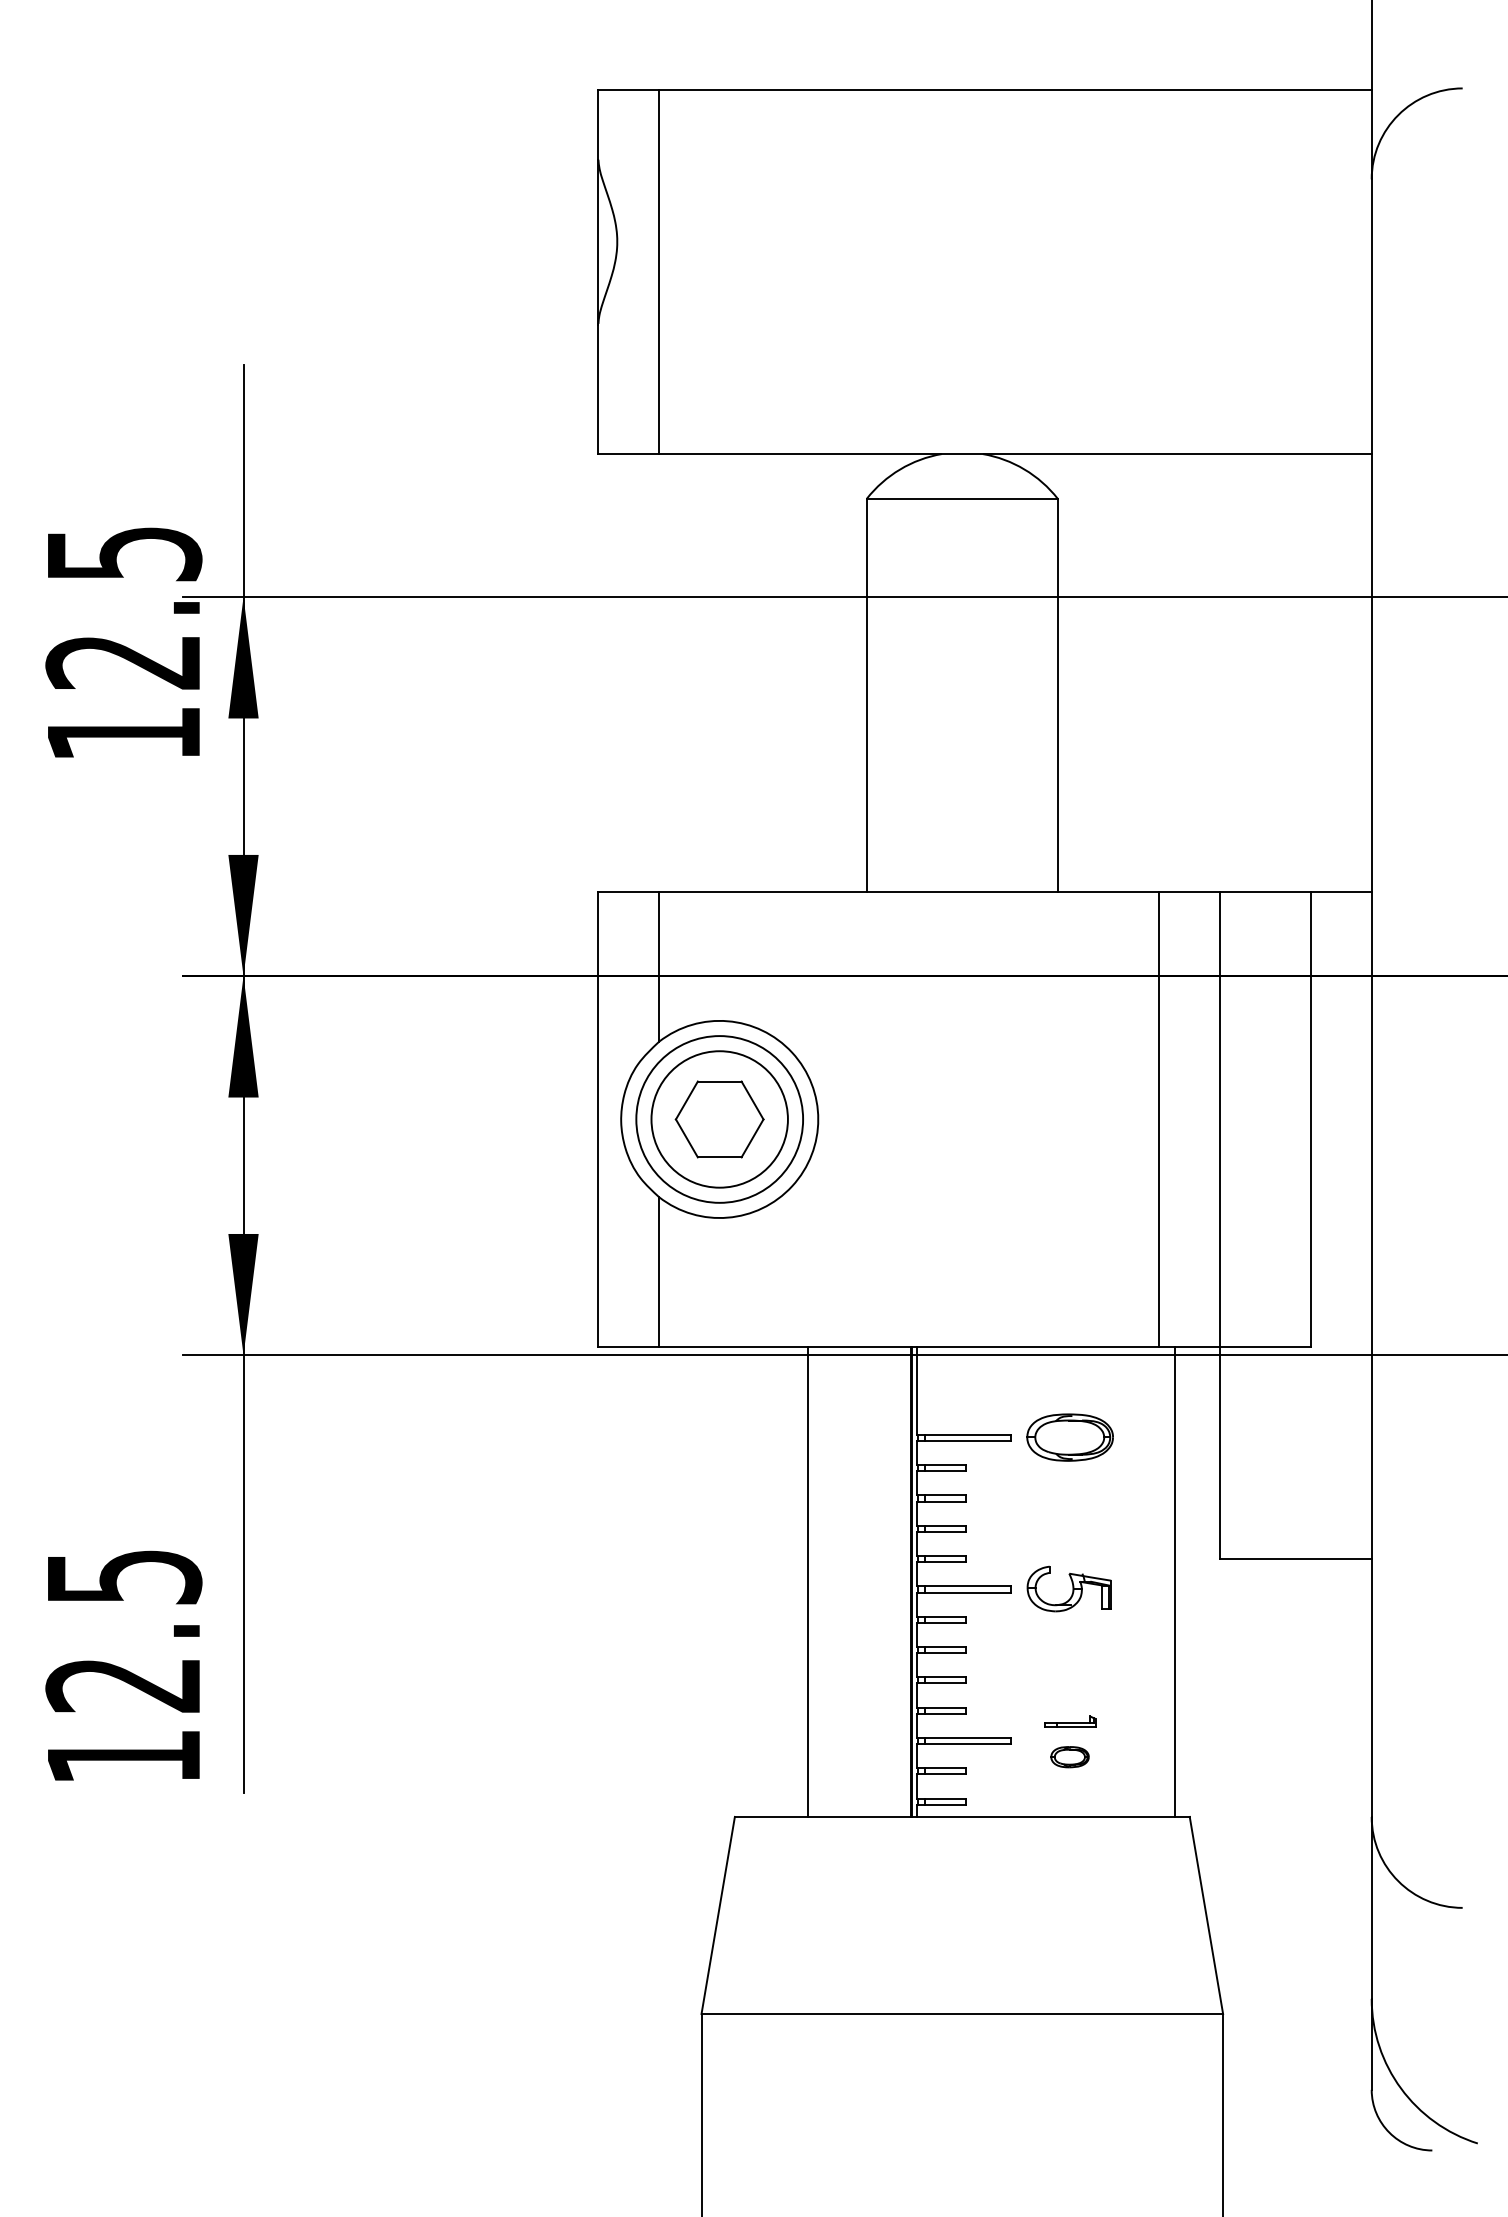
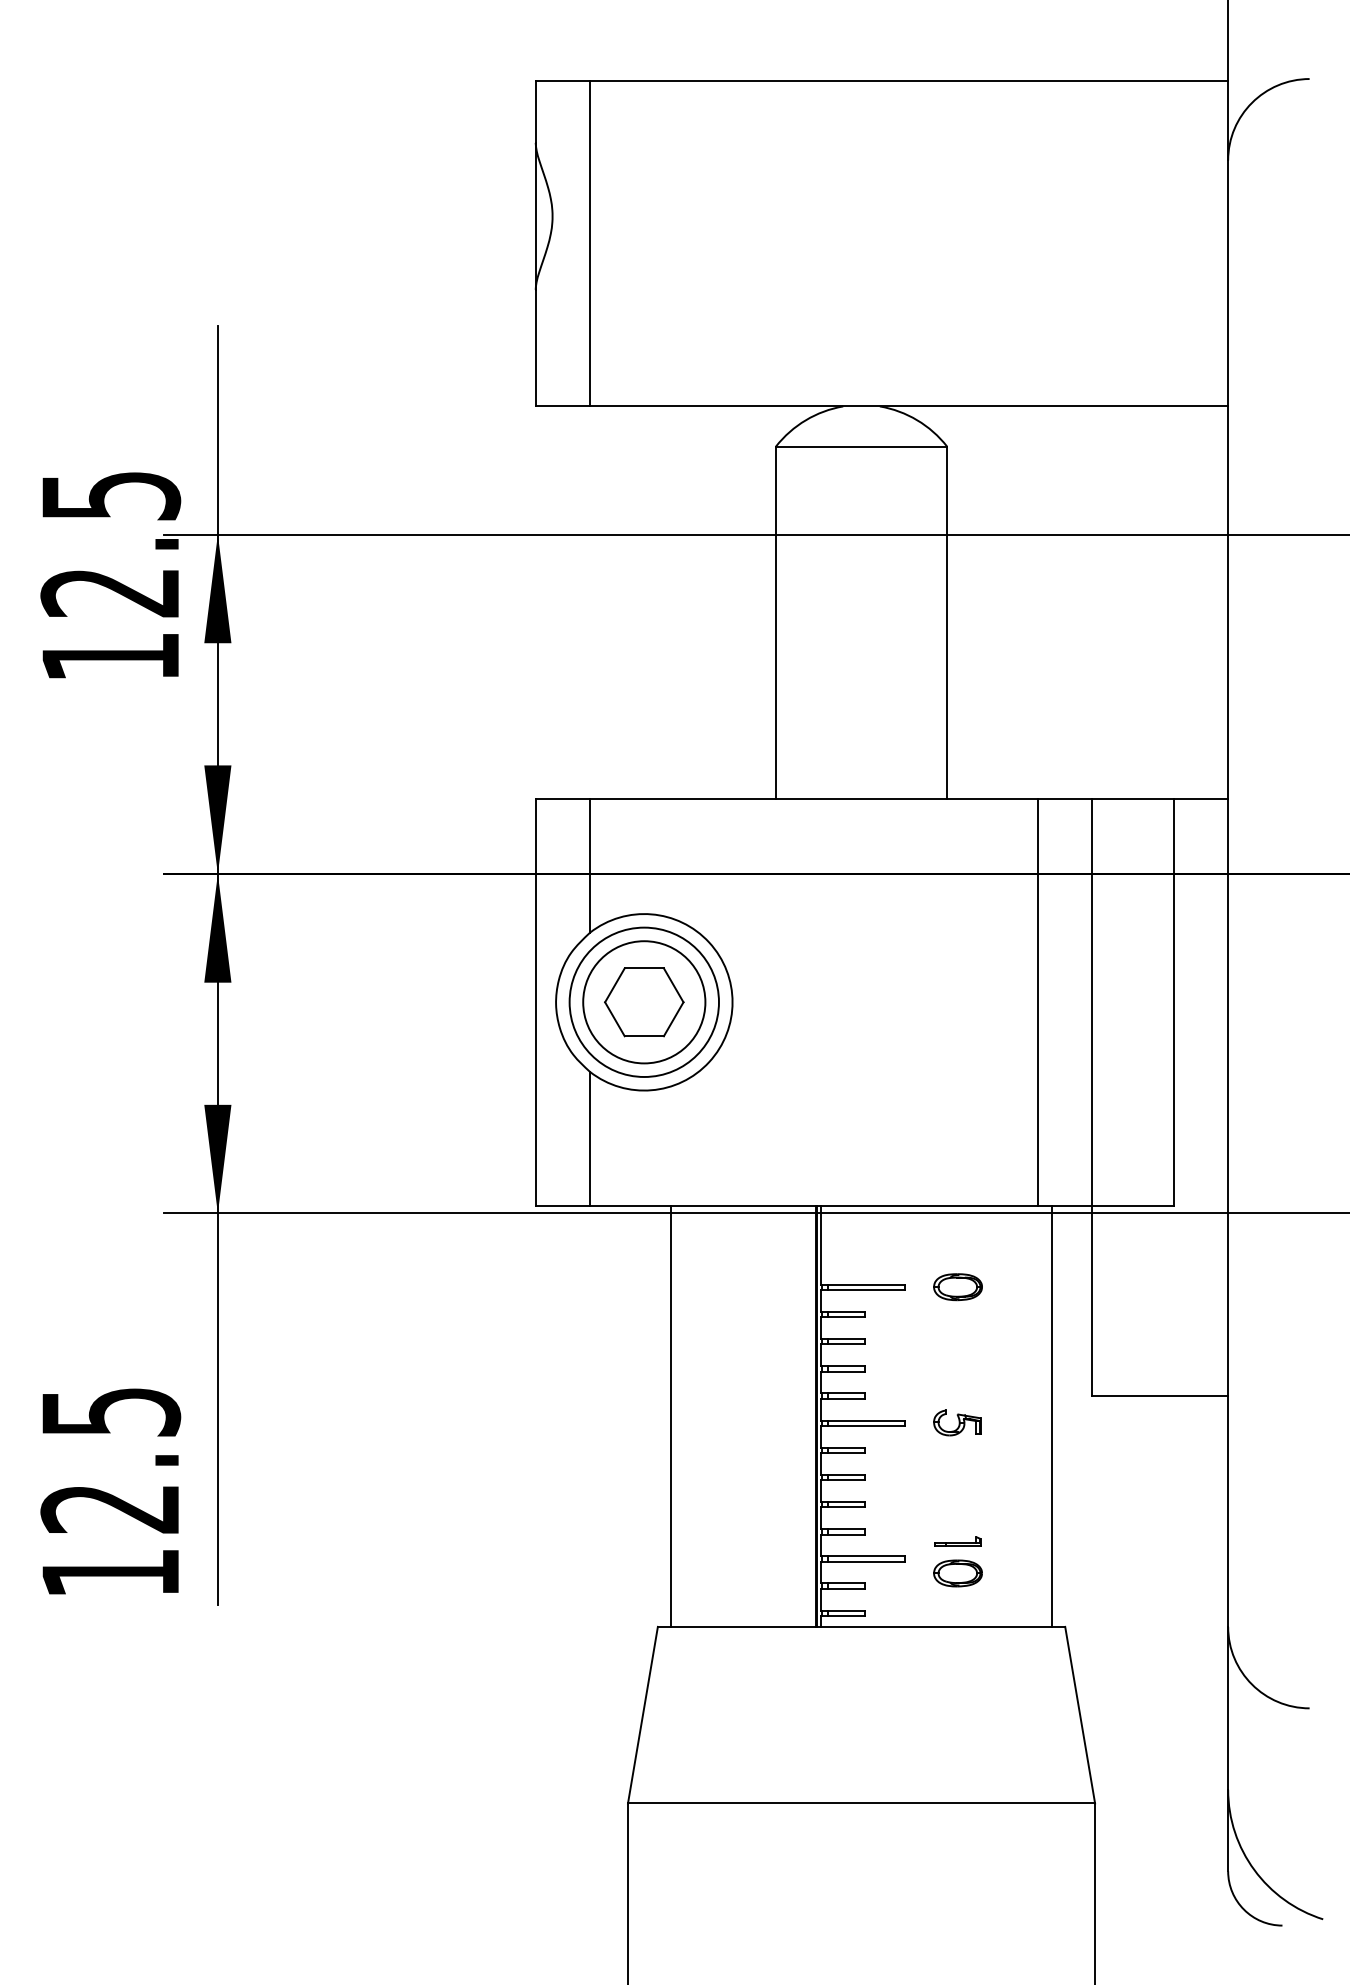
part: (1069, 1437) -> (957, 1287), size x0.62
line: (808, 1581) -> (671, 1416), moved
part: (1069, 1589) -> (957, 1423), size x0.62
part: (1069, 1756) -> (957, 1572), size x1.43

